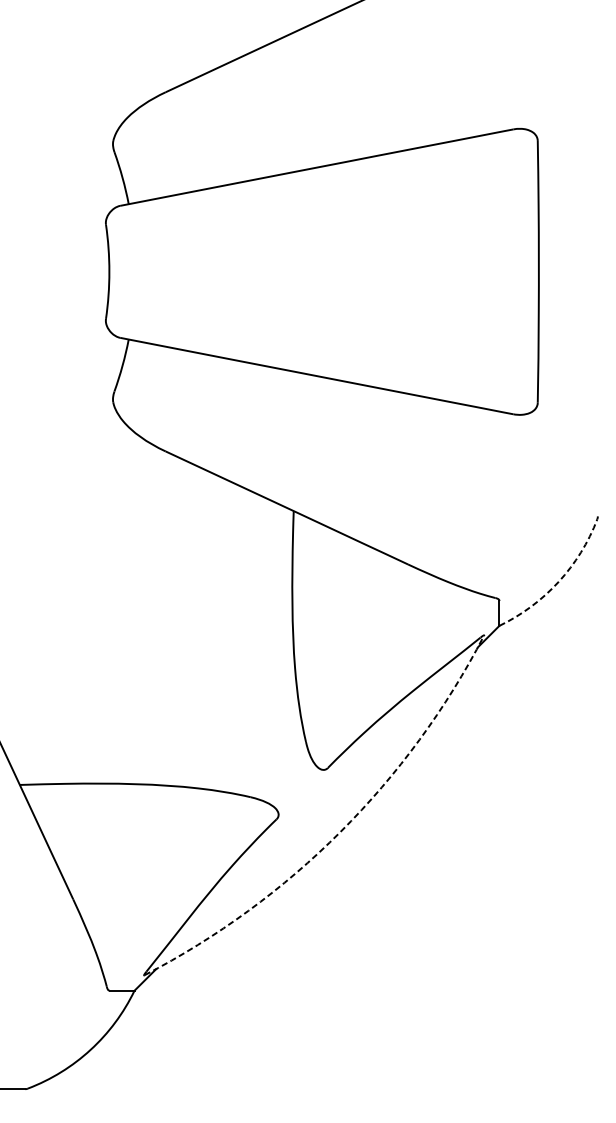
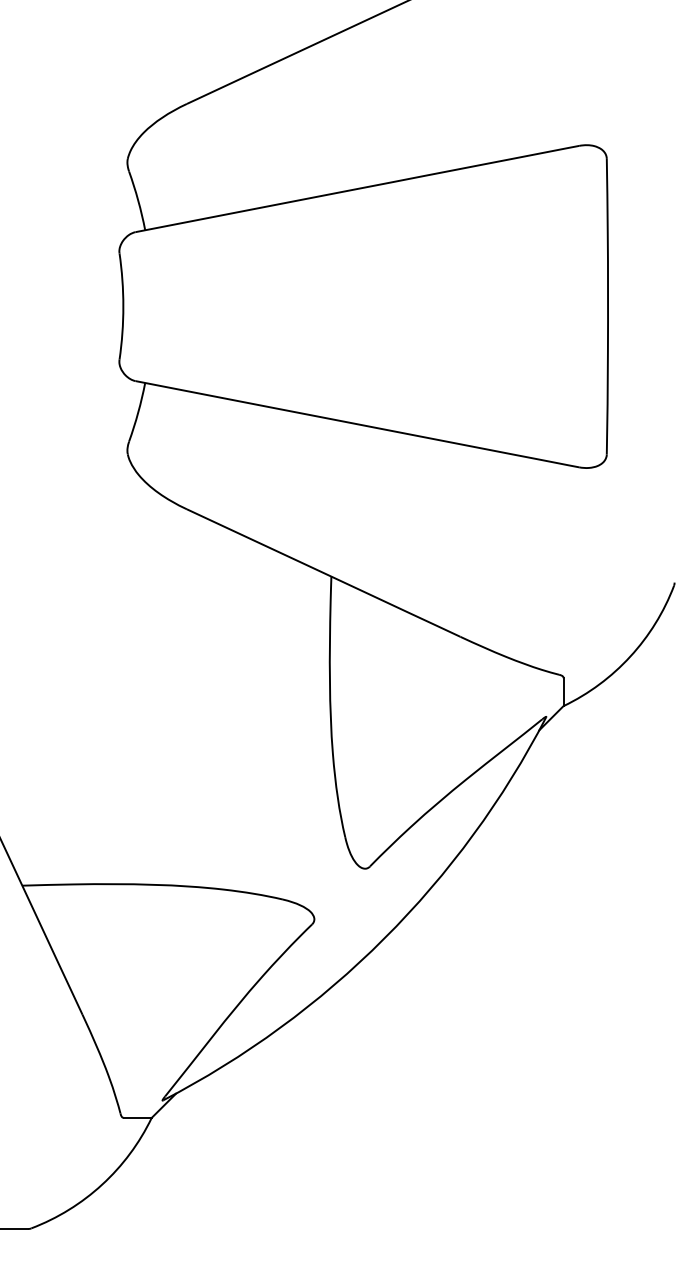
arc: (558, 581) -> (630, 656), dashed -> solid
arc: (340, 831) -> (384, 938), dashed -> solid

